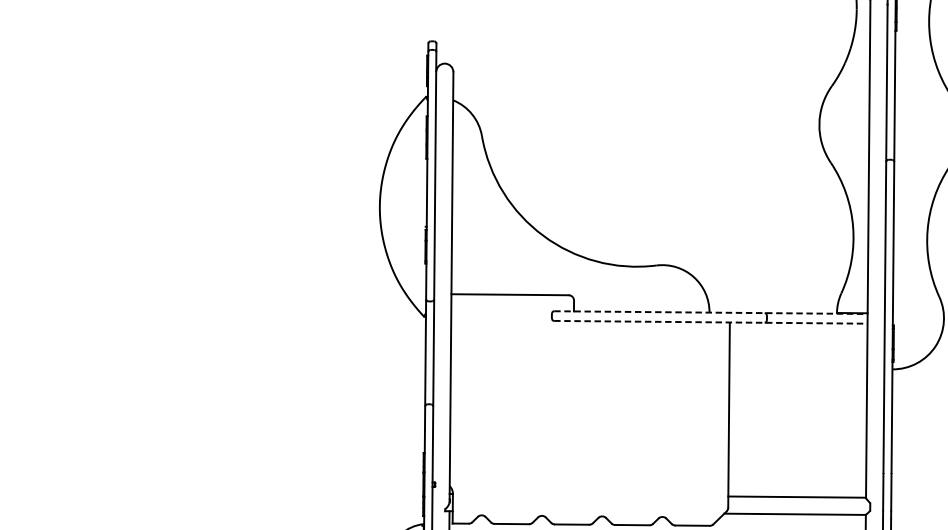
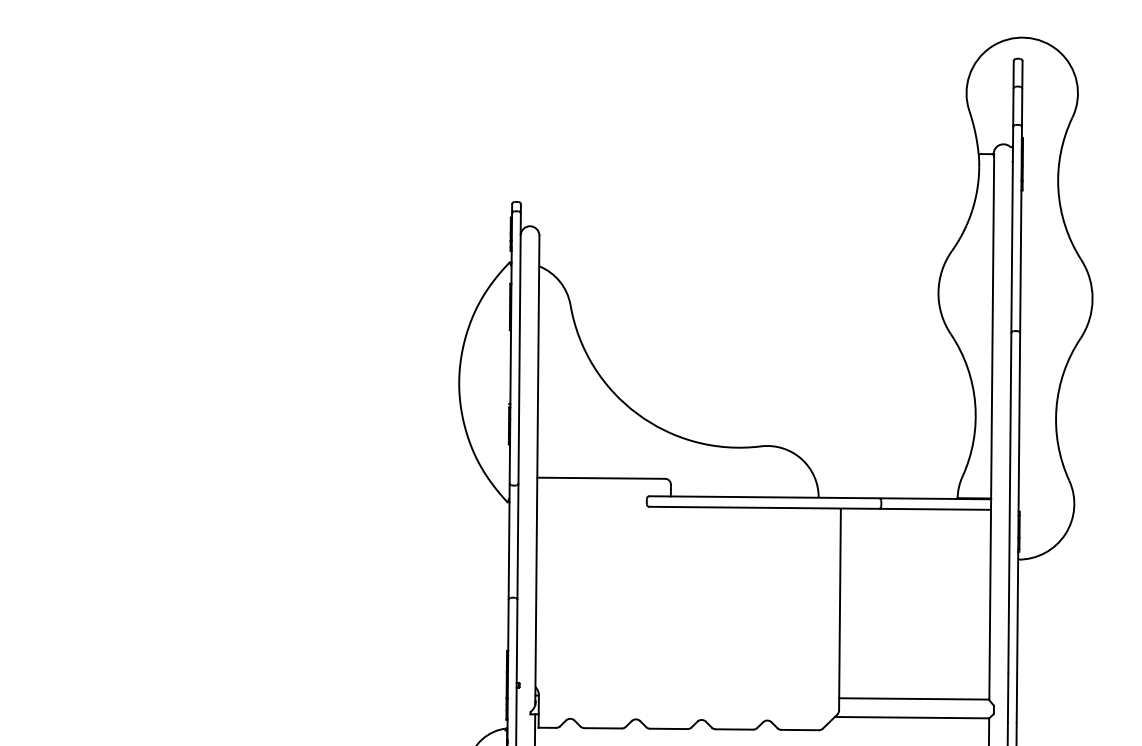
line: (711, 312) -> (820, 497), dashed -> solid
line: (711, 322) -> (820, 508), dashed -> solid

